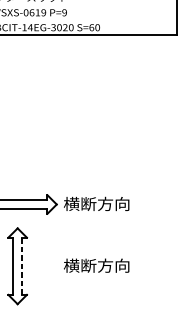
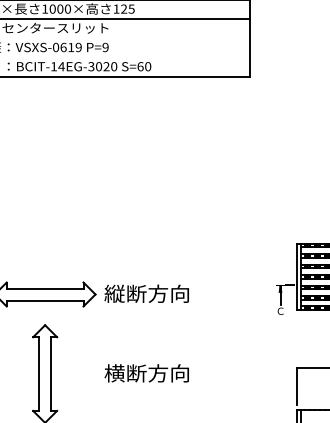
text: (71, 203) -> (114, 293), 横断方向 -> 縦断方向
line: (22, 266) -> (51, 374), dashed -> solid

